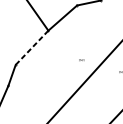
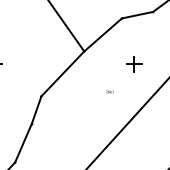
part: (86, 40) -> (134, 64), added
line: (31, 48) -> (62, 74), dashed -> solid
text: (81, 59) -> (109, 91), moved

